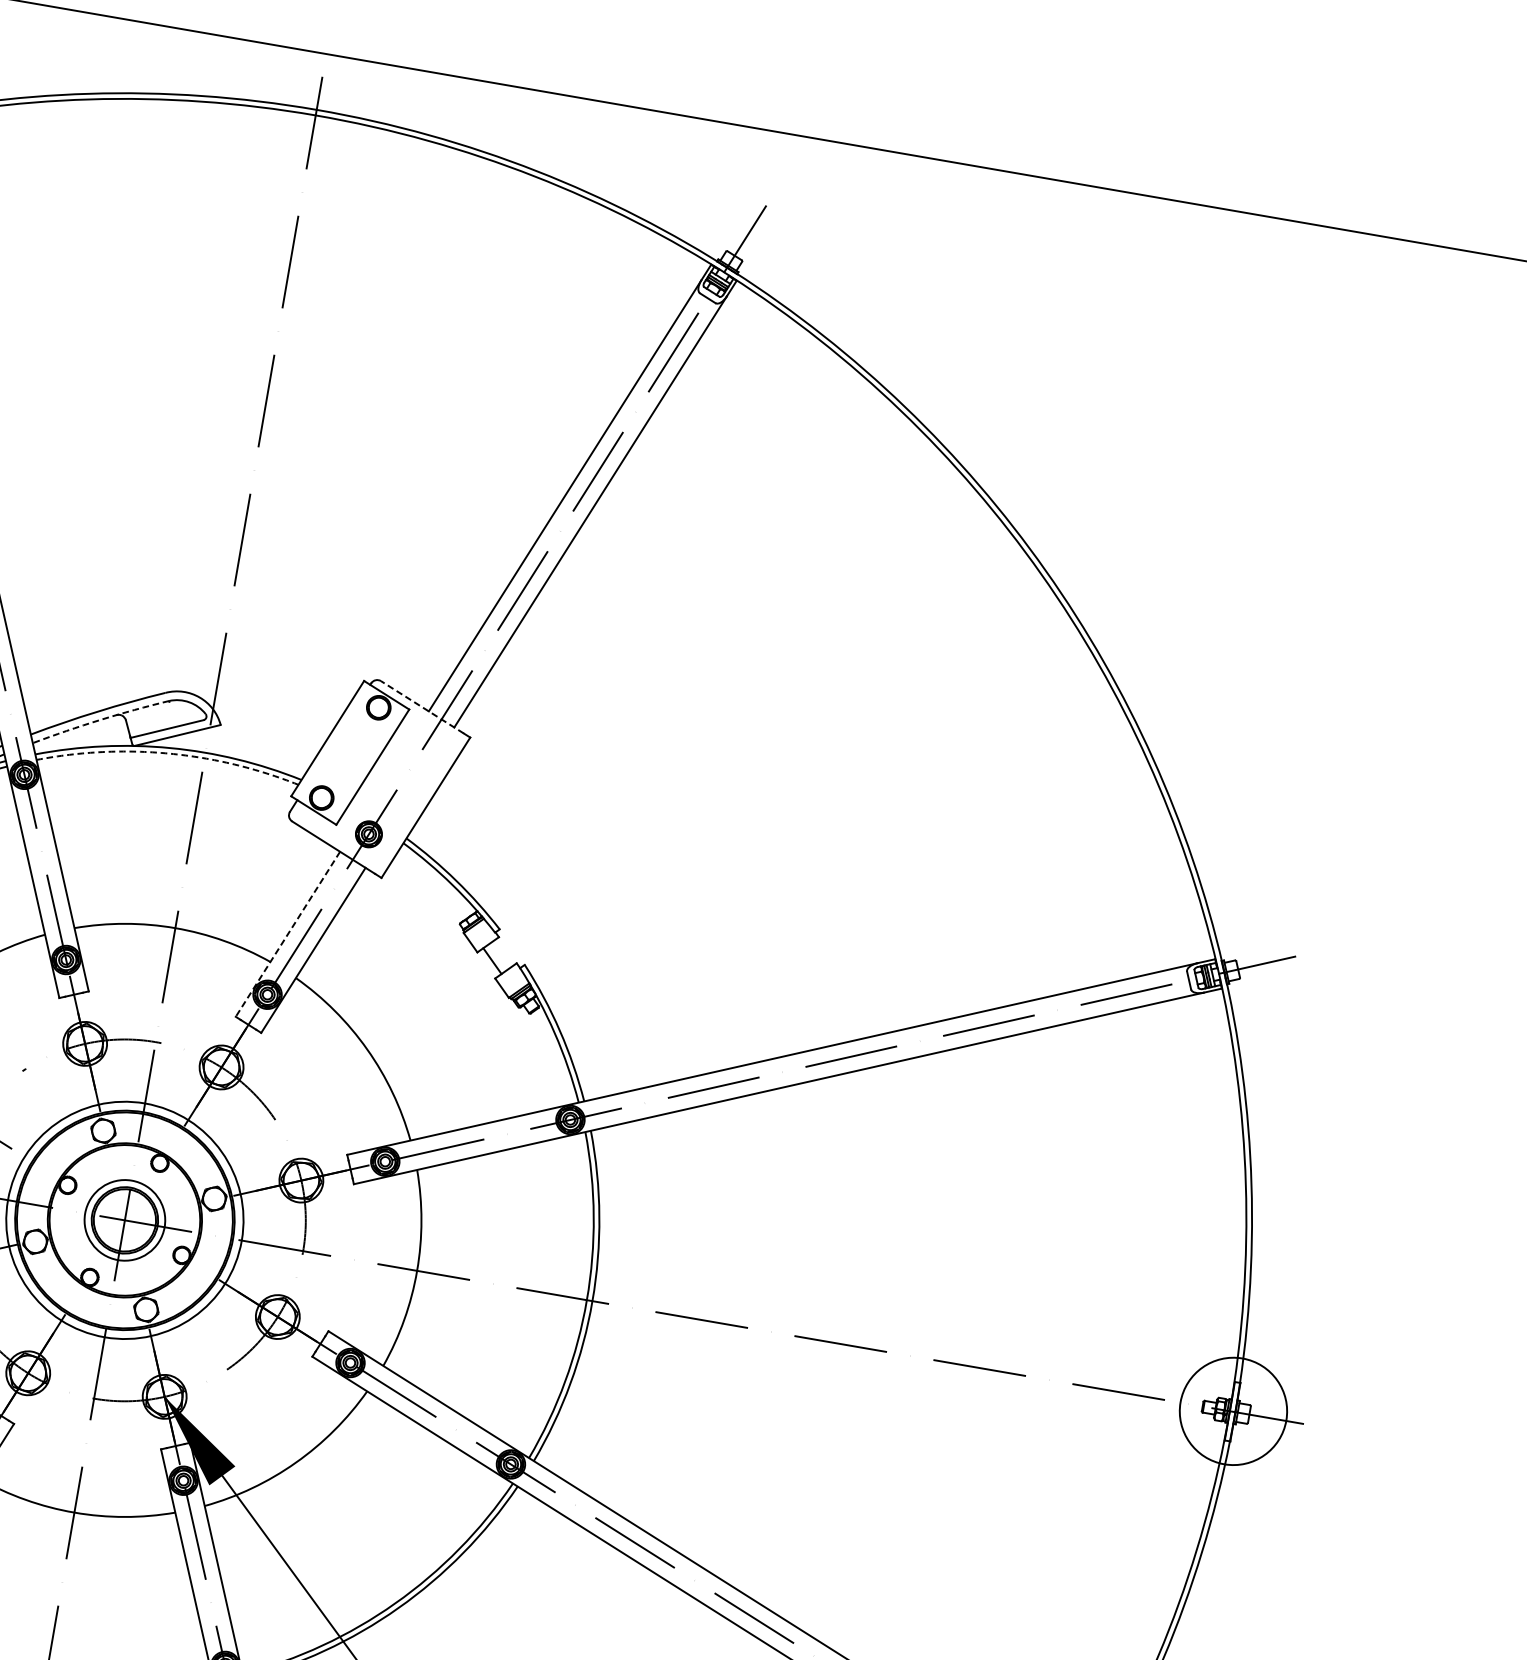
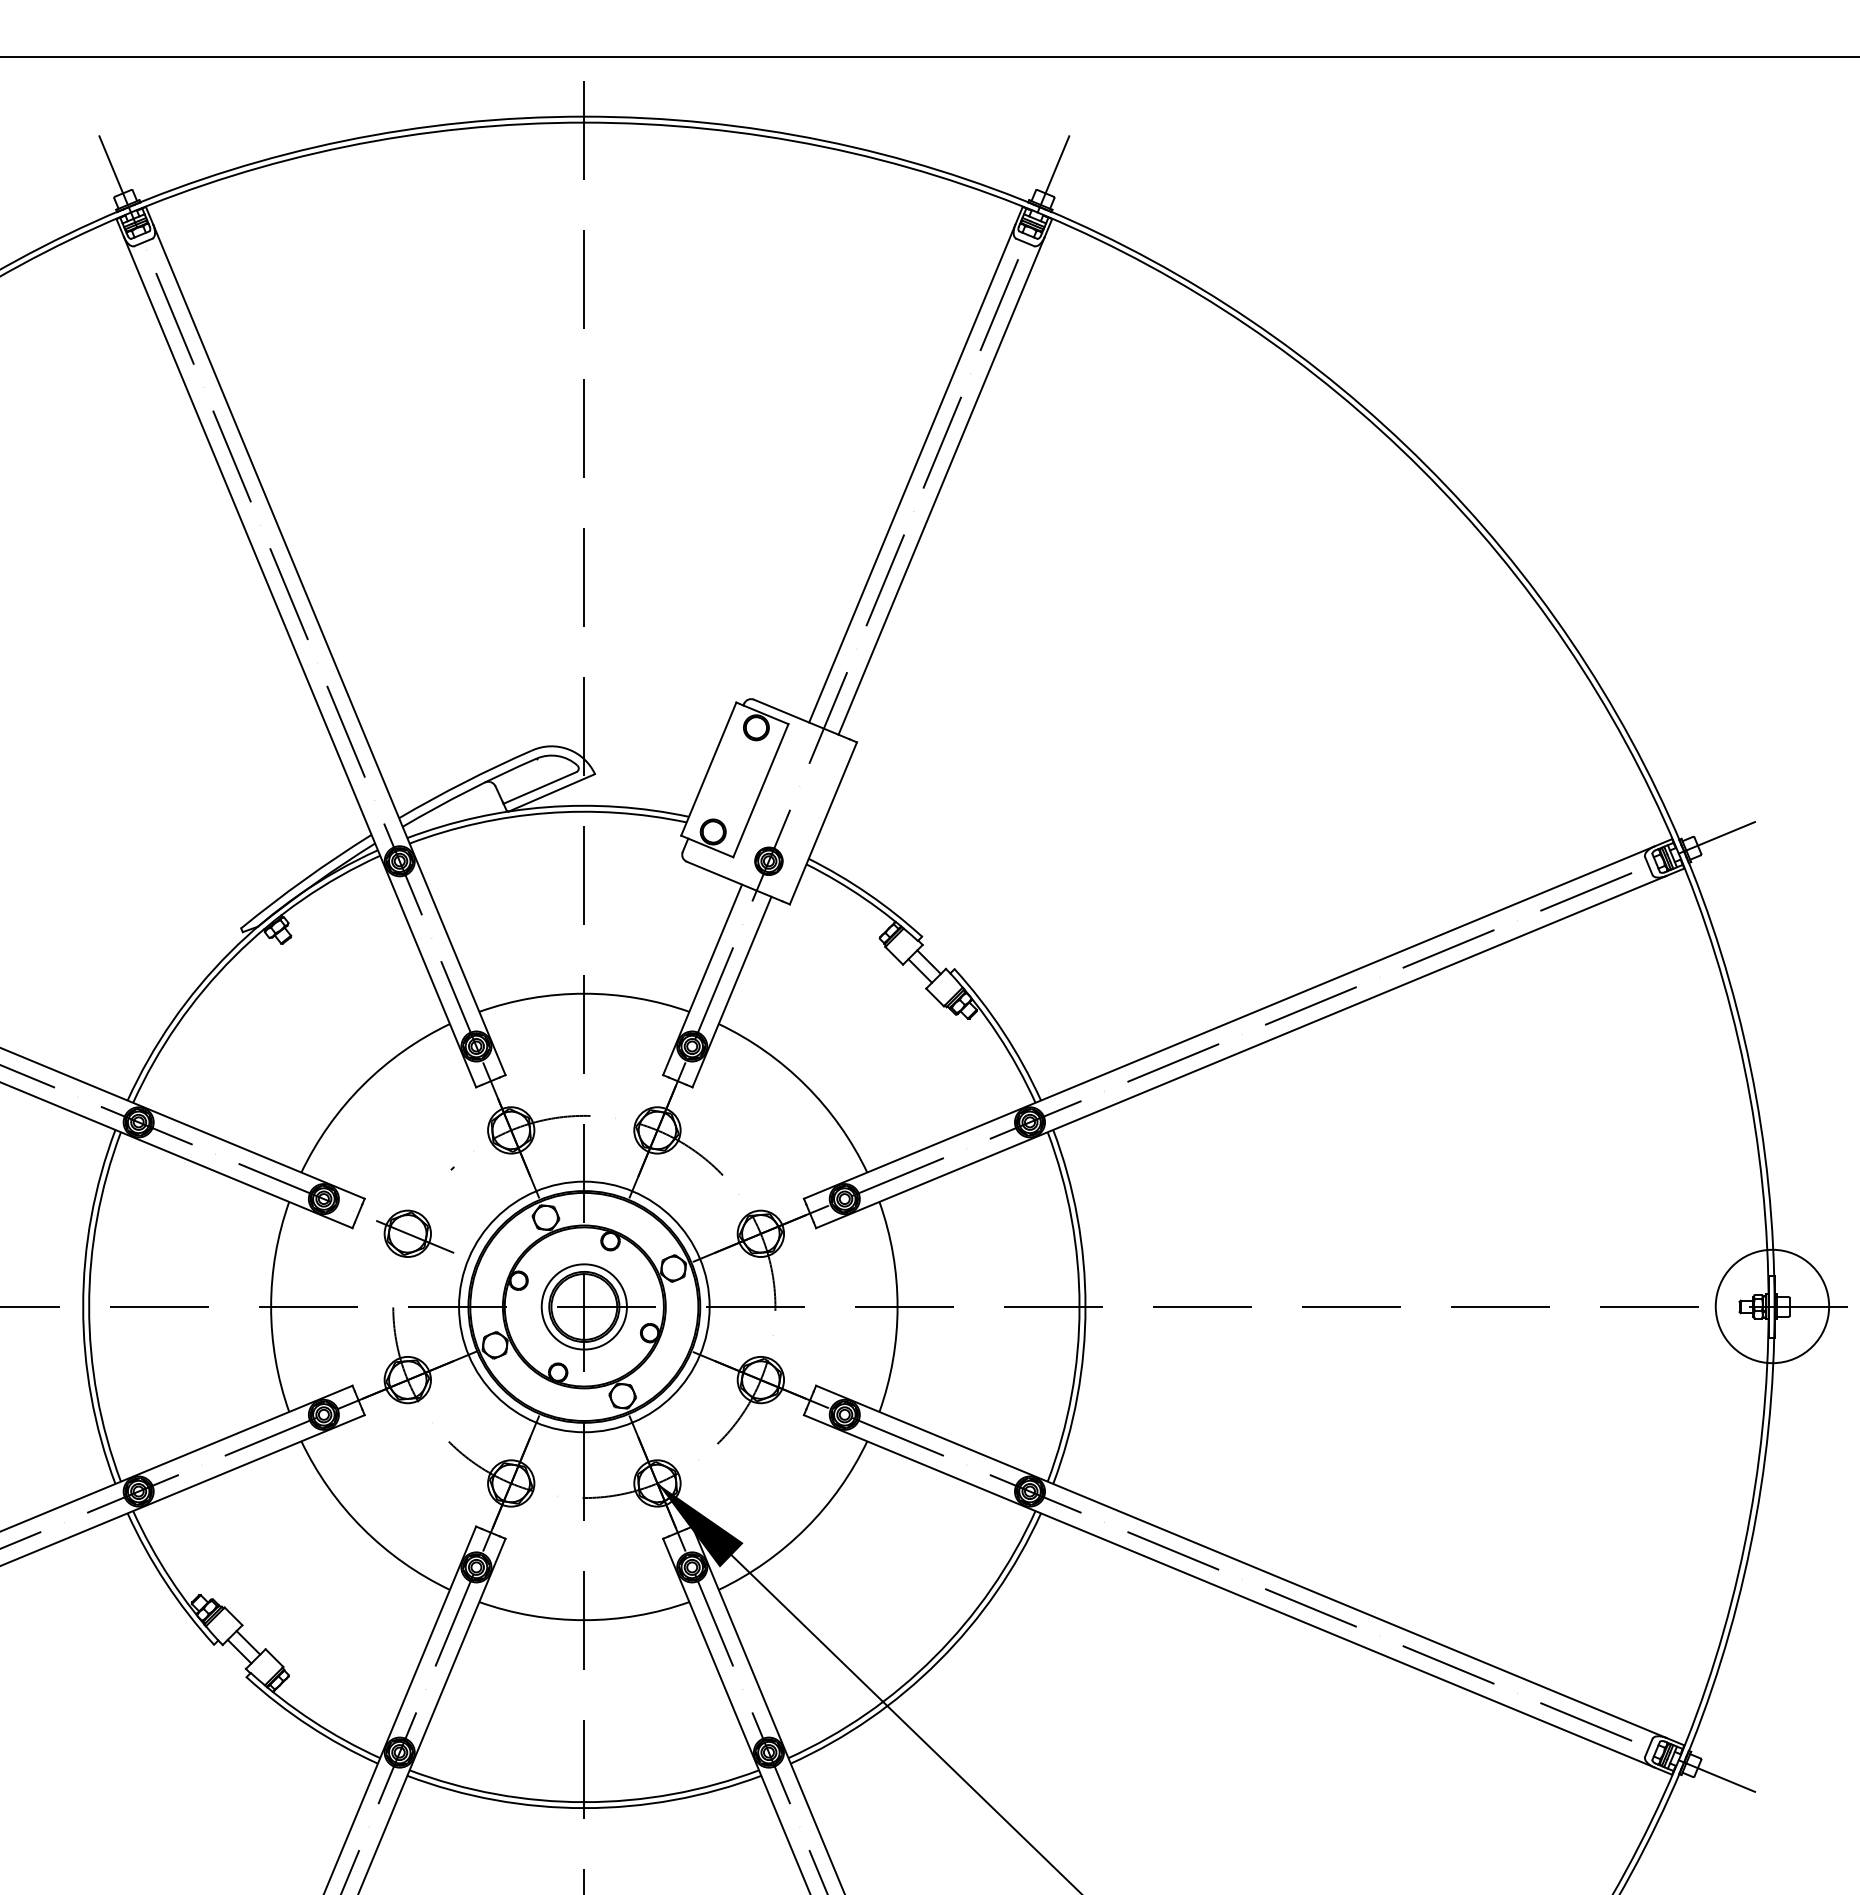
line: (422, 707) -> (801, 719), dashed -> solid
arc: (100, 719) -> (468, 790), dashed -> solid
arc: (169, 753) -> (546, 813), dashed -> solid
line: (287, 934) -> (702, 980), dashed -> solid
line: (501, 953) -> (928, 961), added

